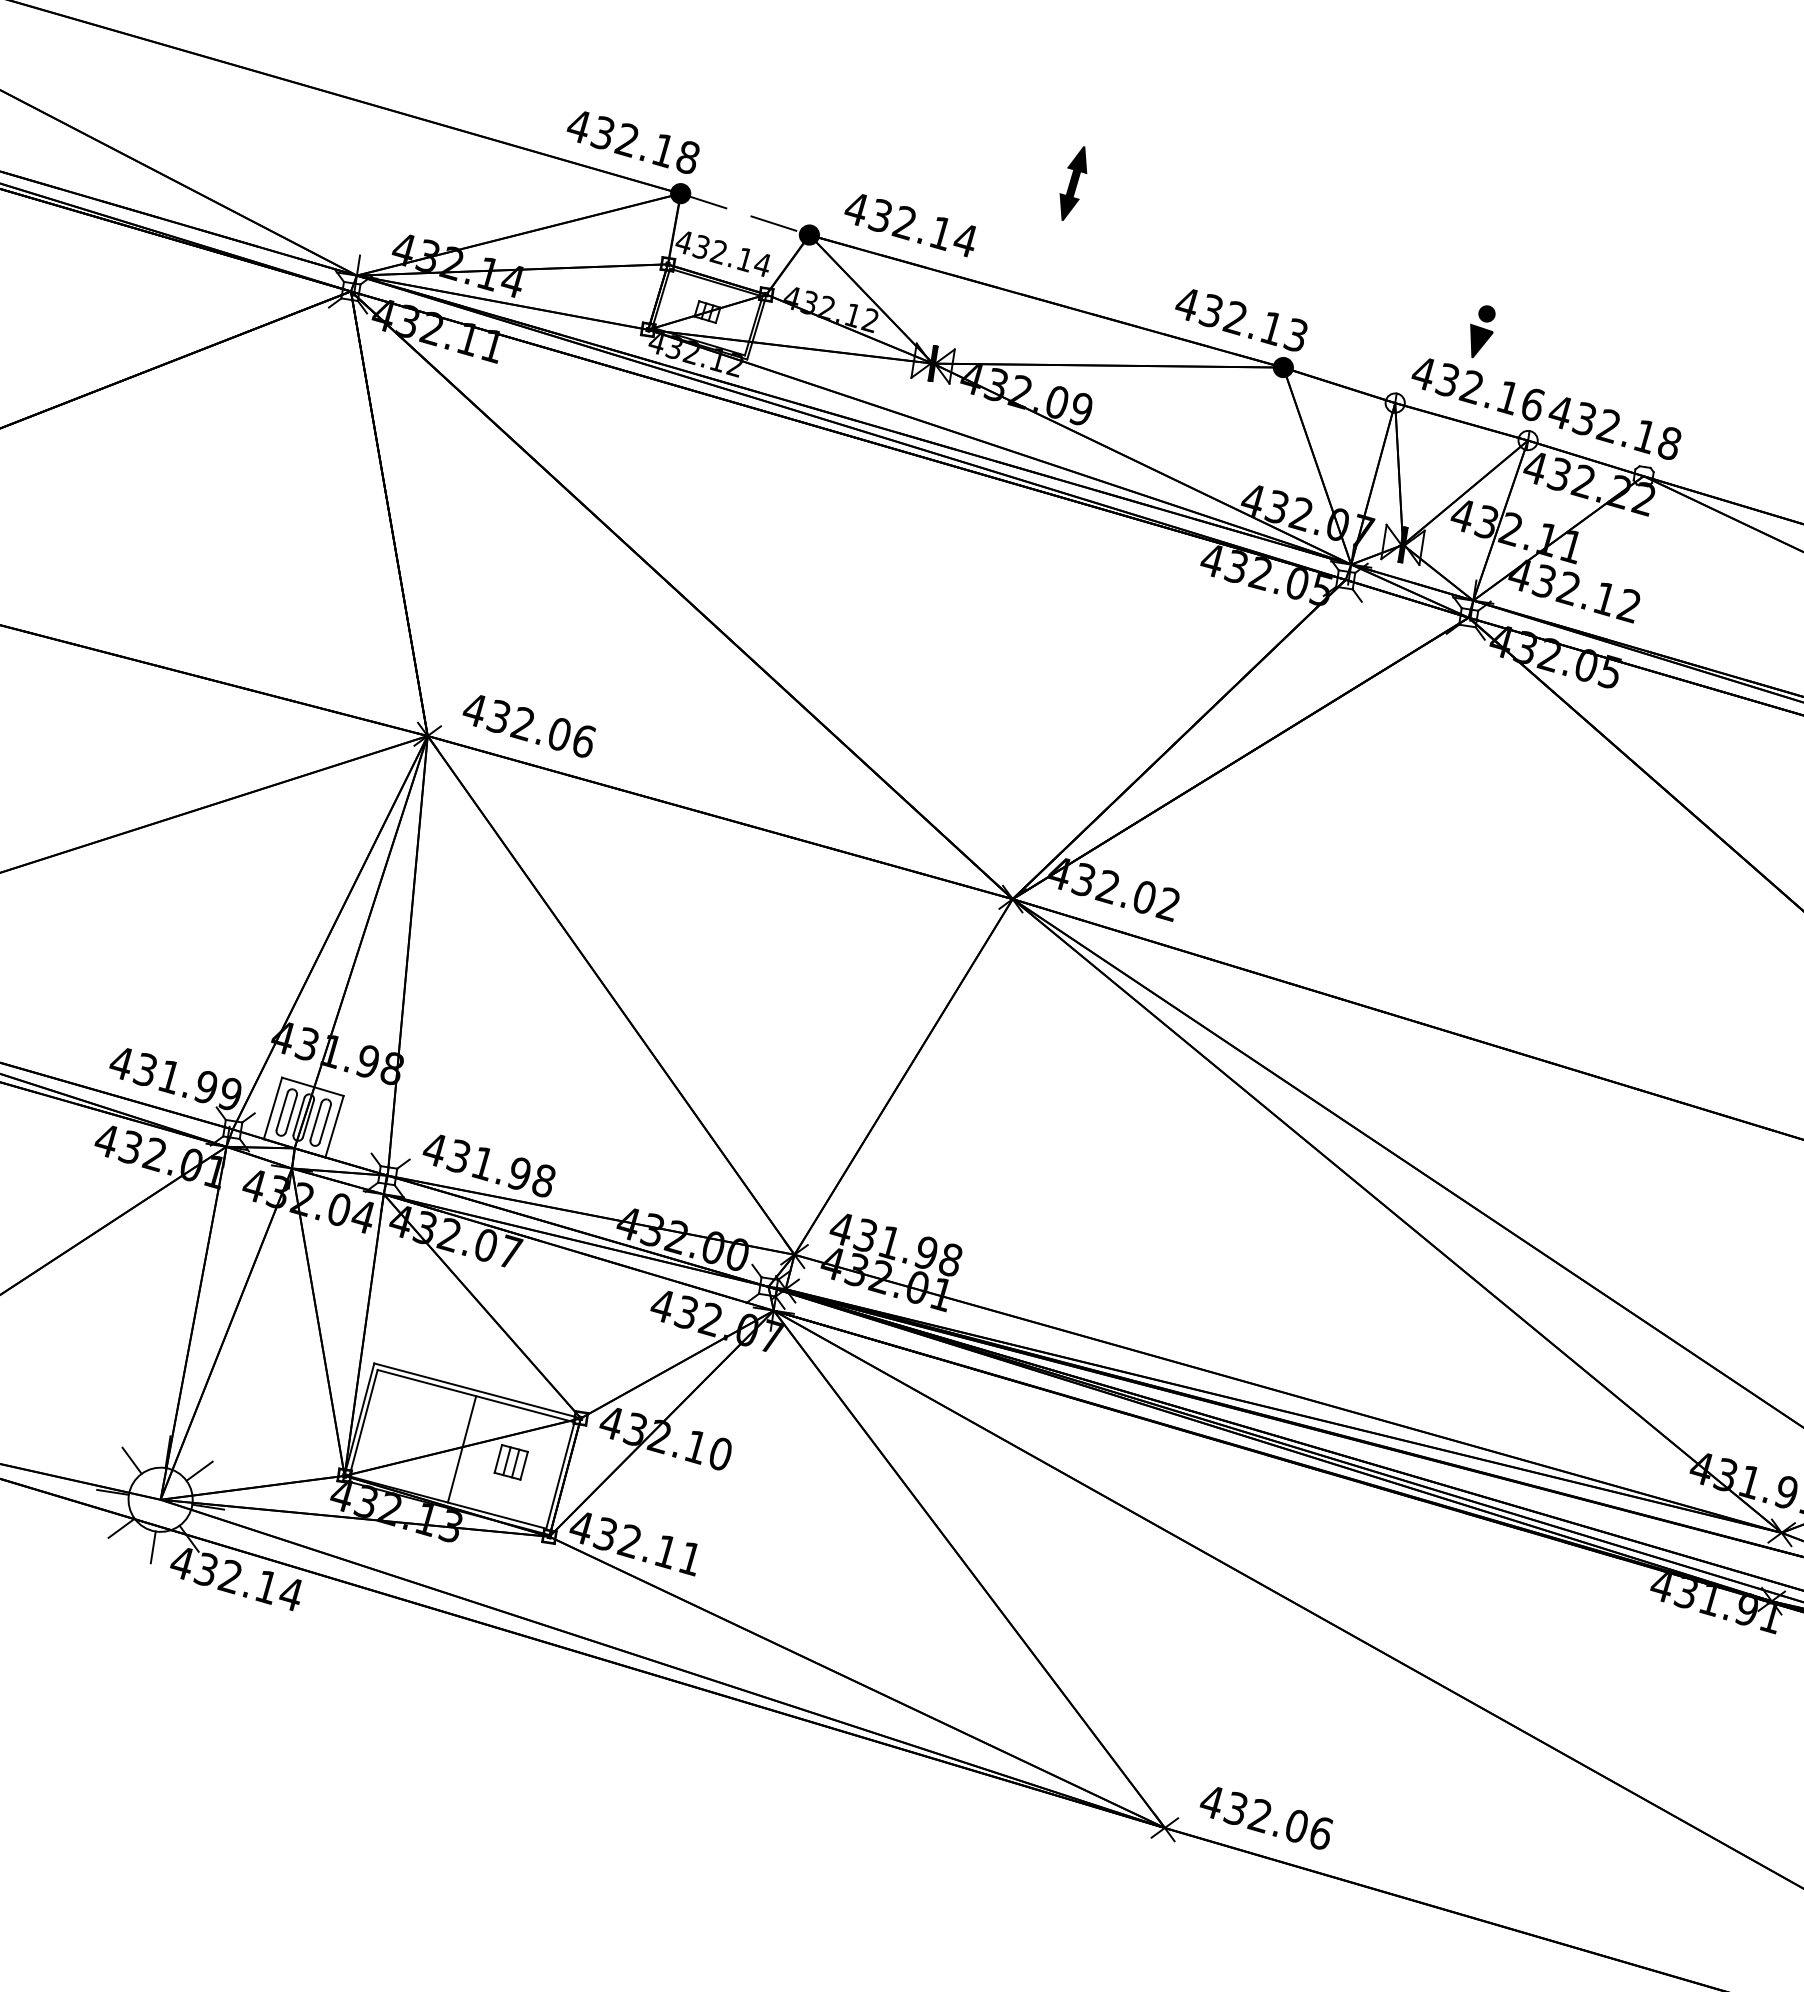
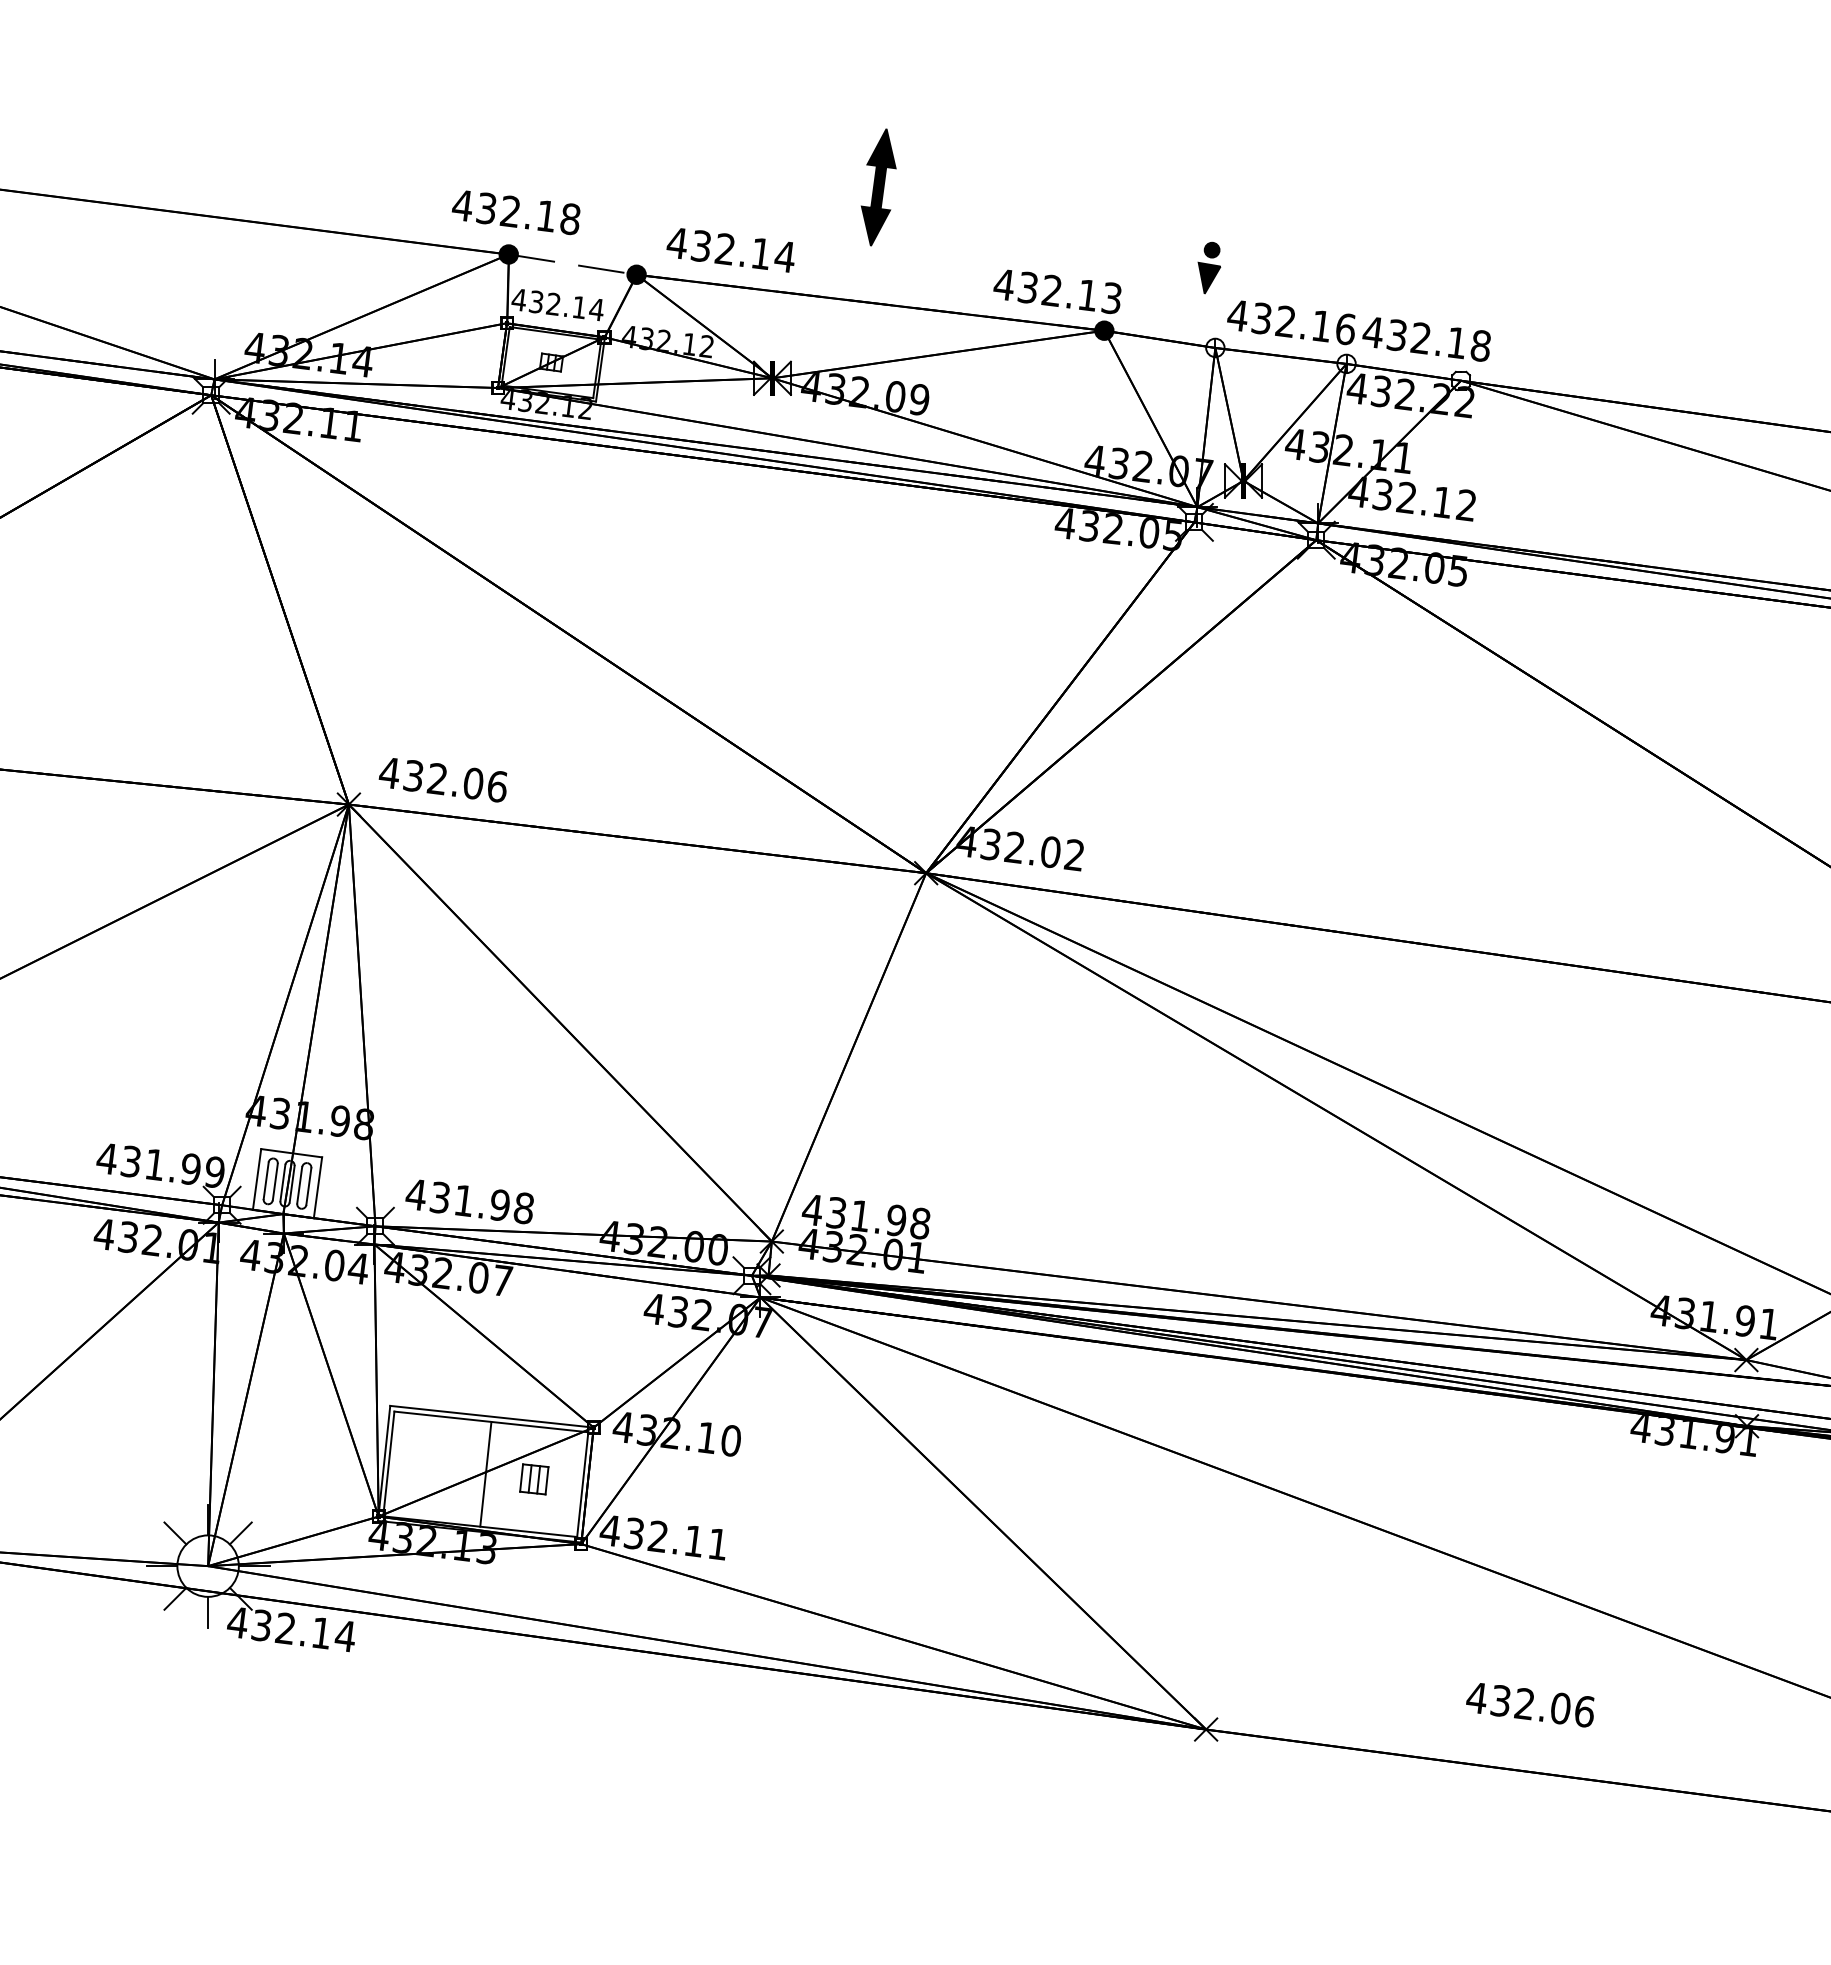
text: (632, 141) -> (515, 212), moved
part: (1073, 183) -> (878, 187), size x1.6
part: (1481, 331) -> (1209, 267), moved
text: (1266, 1818) -> (1530, 1705), moved

